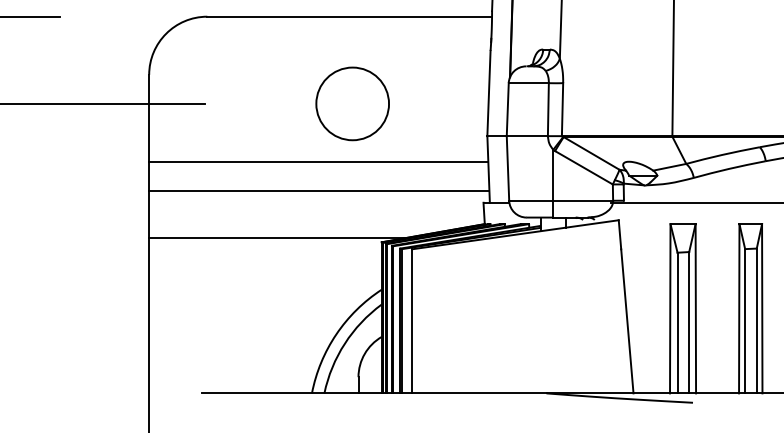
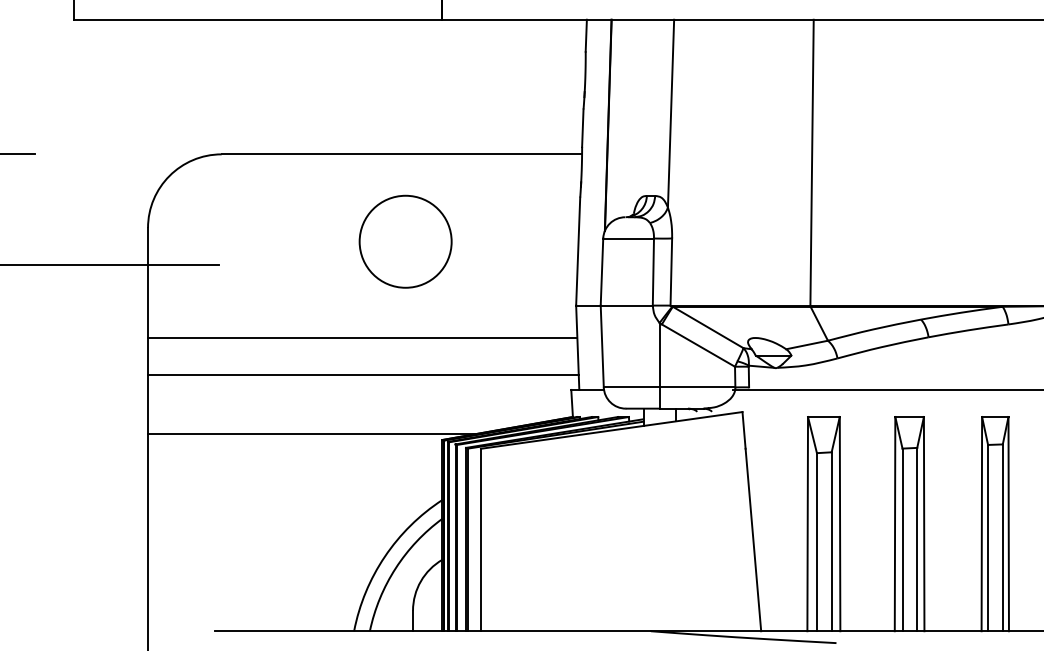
circle: (352, 103) -> (405, 241), moved

